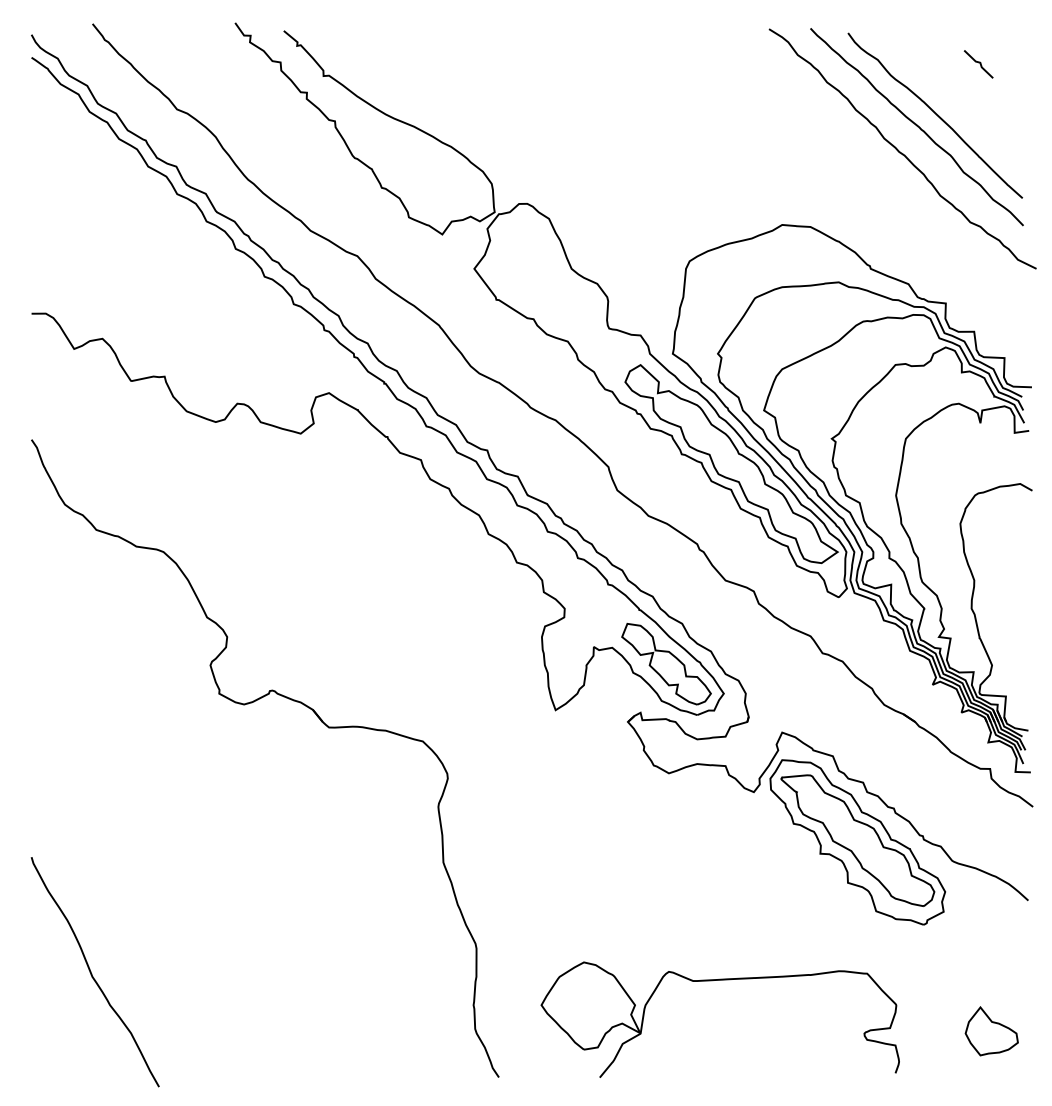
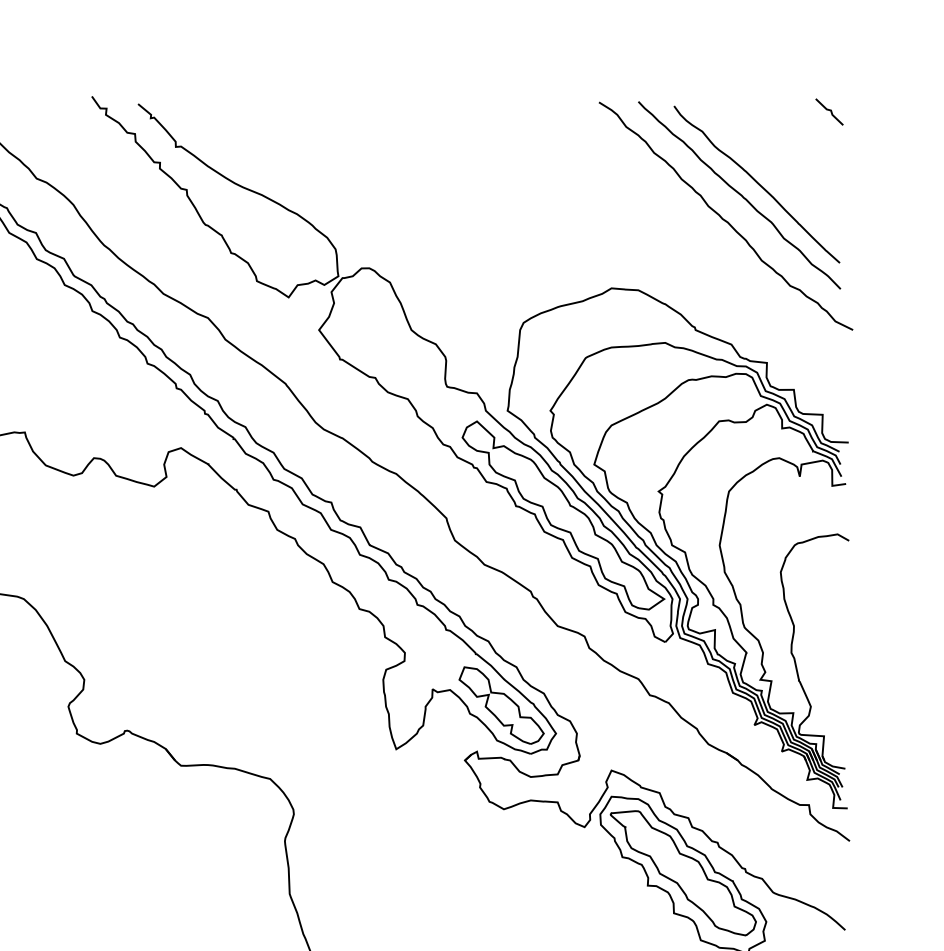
line: (978, 63) -> (829, 111), moved

